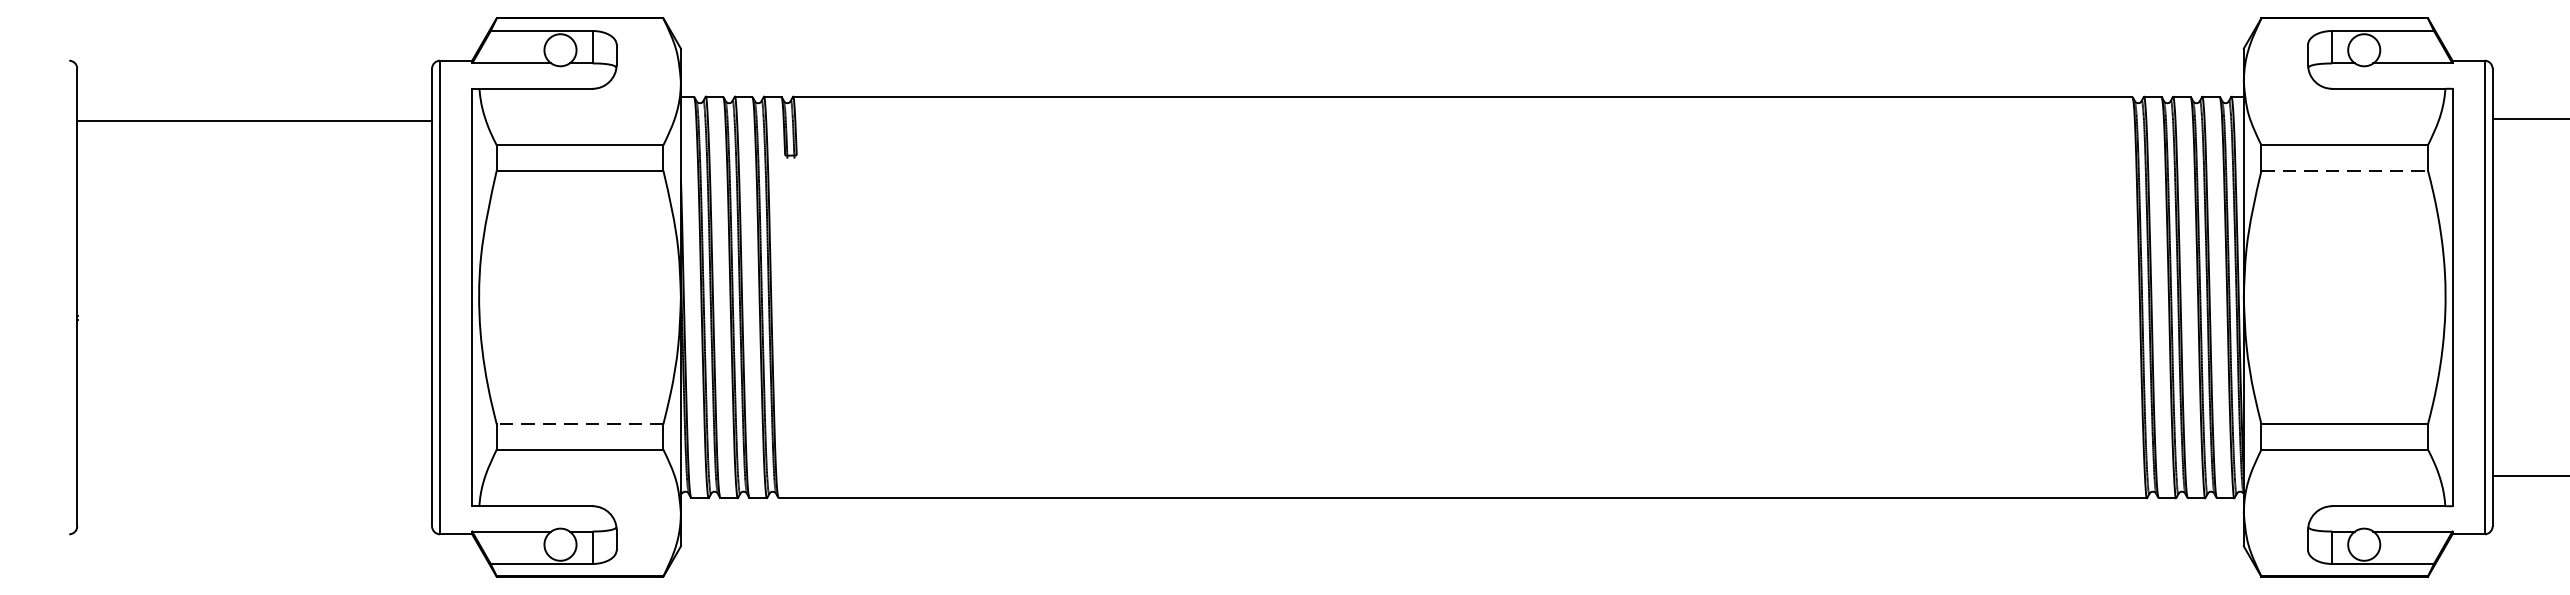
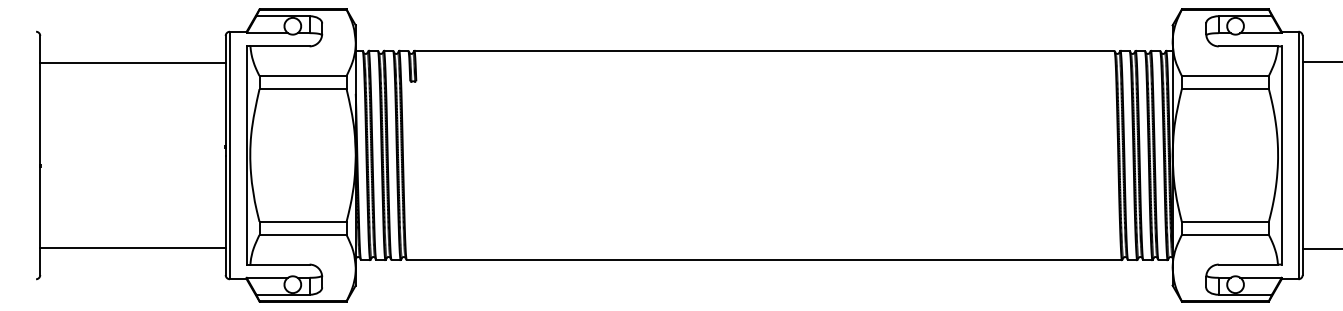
line: (2344, 171) -> (1225, 89), dashed -> solid
line: (580, 423) -> (303, 221), dashed -> solid
line: (253, 473) -> (132, 247), added

